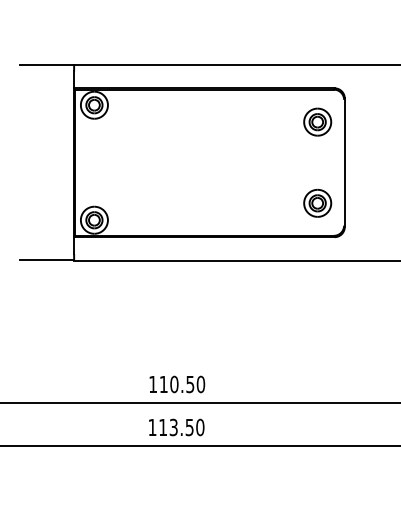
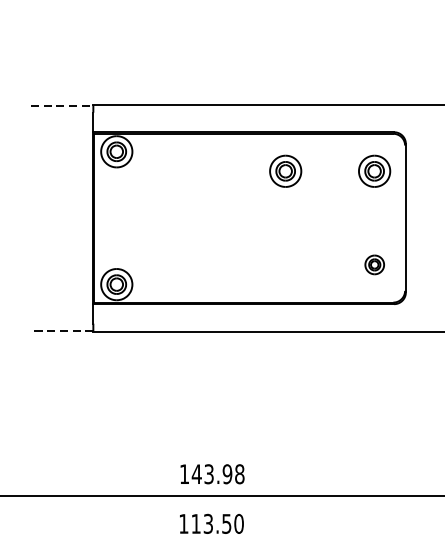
line: (47, 65) -> (62, 105), solid -> dashed
part: (240, 121) -> (285, 170), added
part: (317, 202) -> (374, 264), size x0.6
line: (46, 260) -> (61, 331), solid -> dashed
text: (182, 384) -> (218, 474), 110.50 -> 143.98

